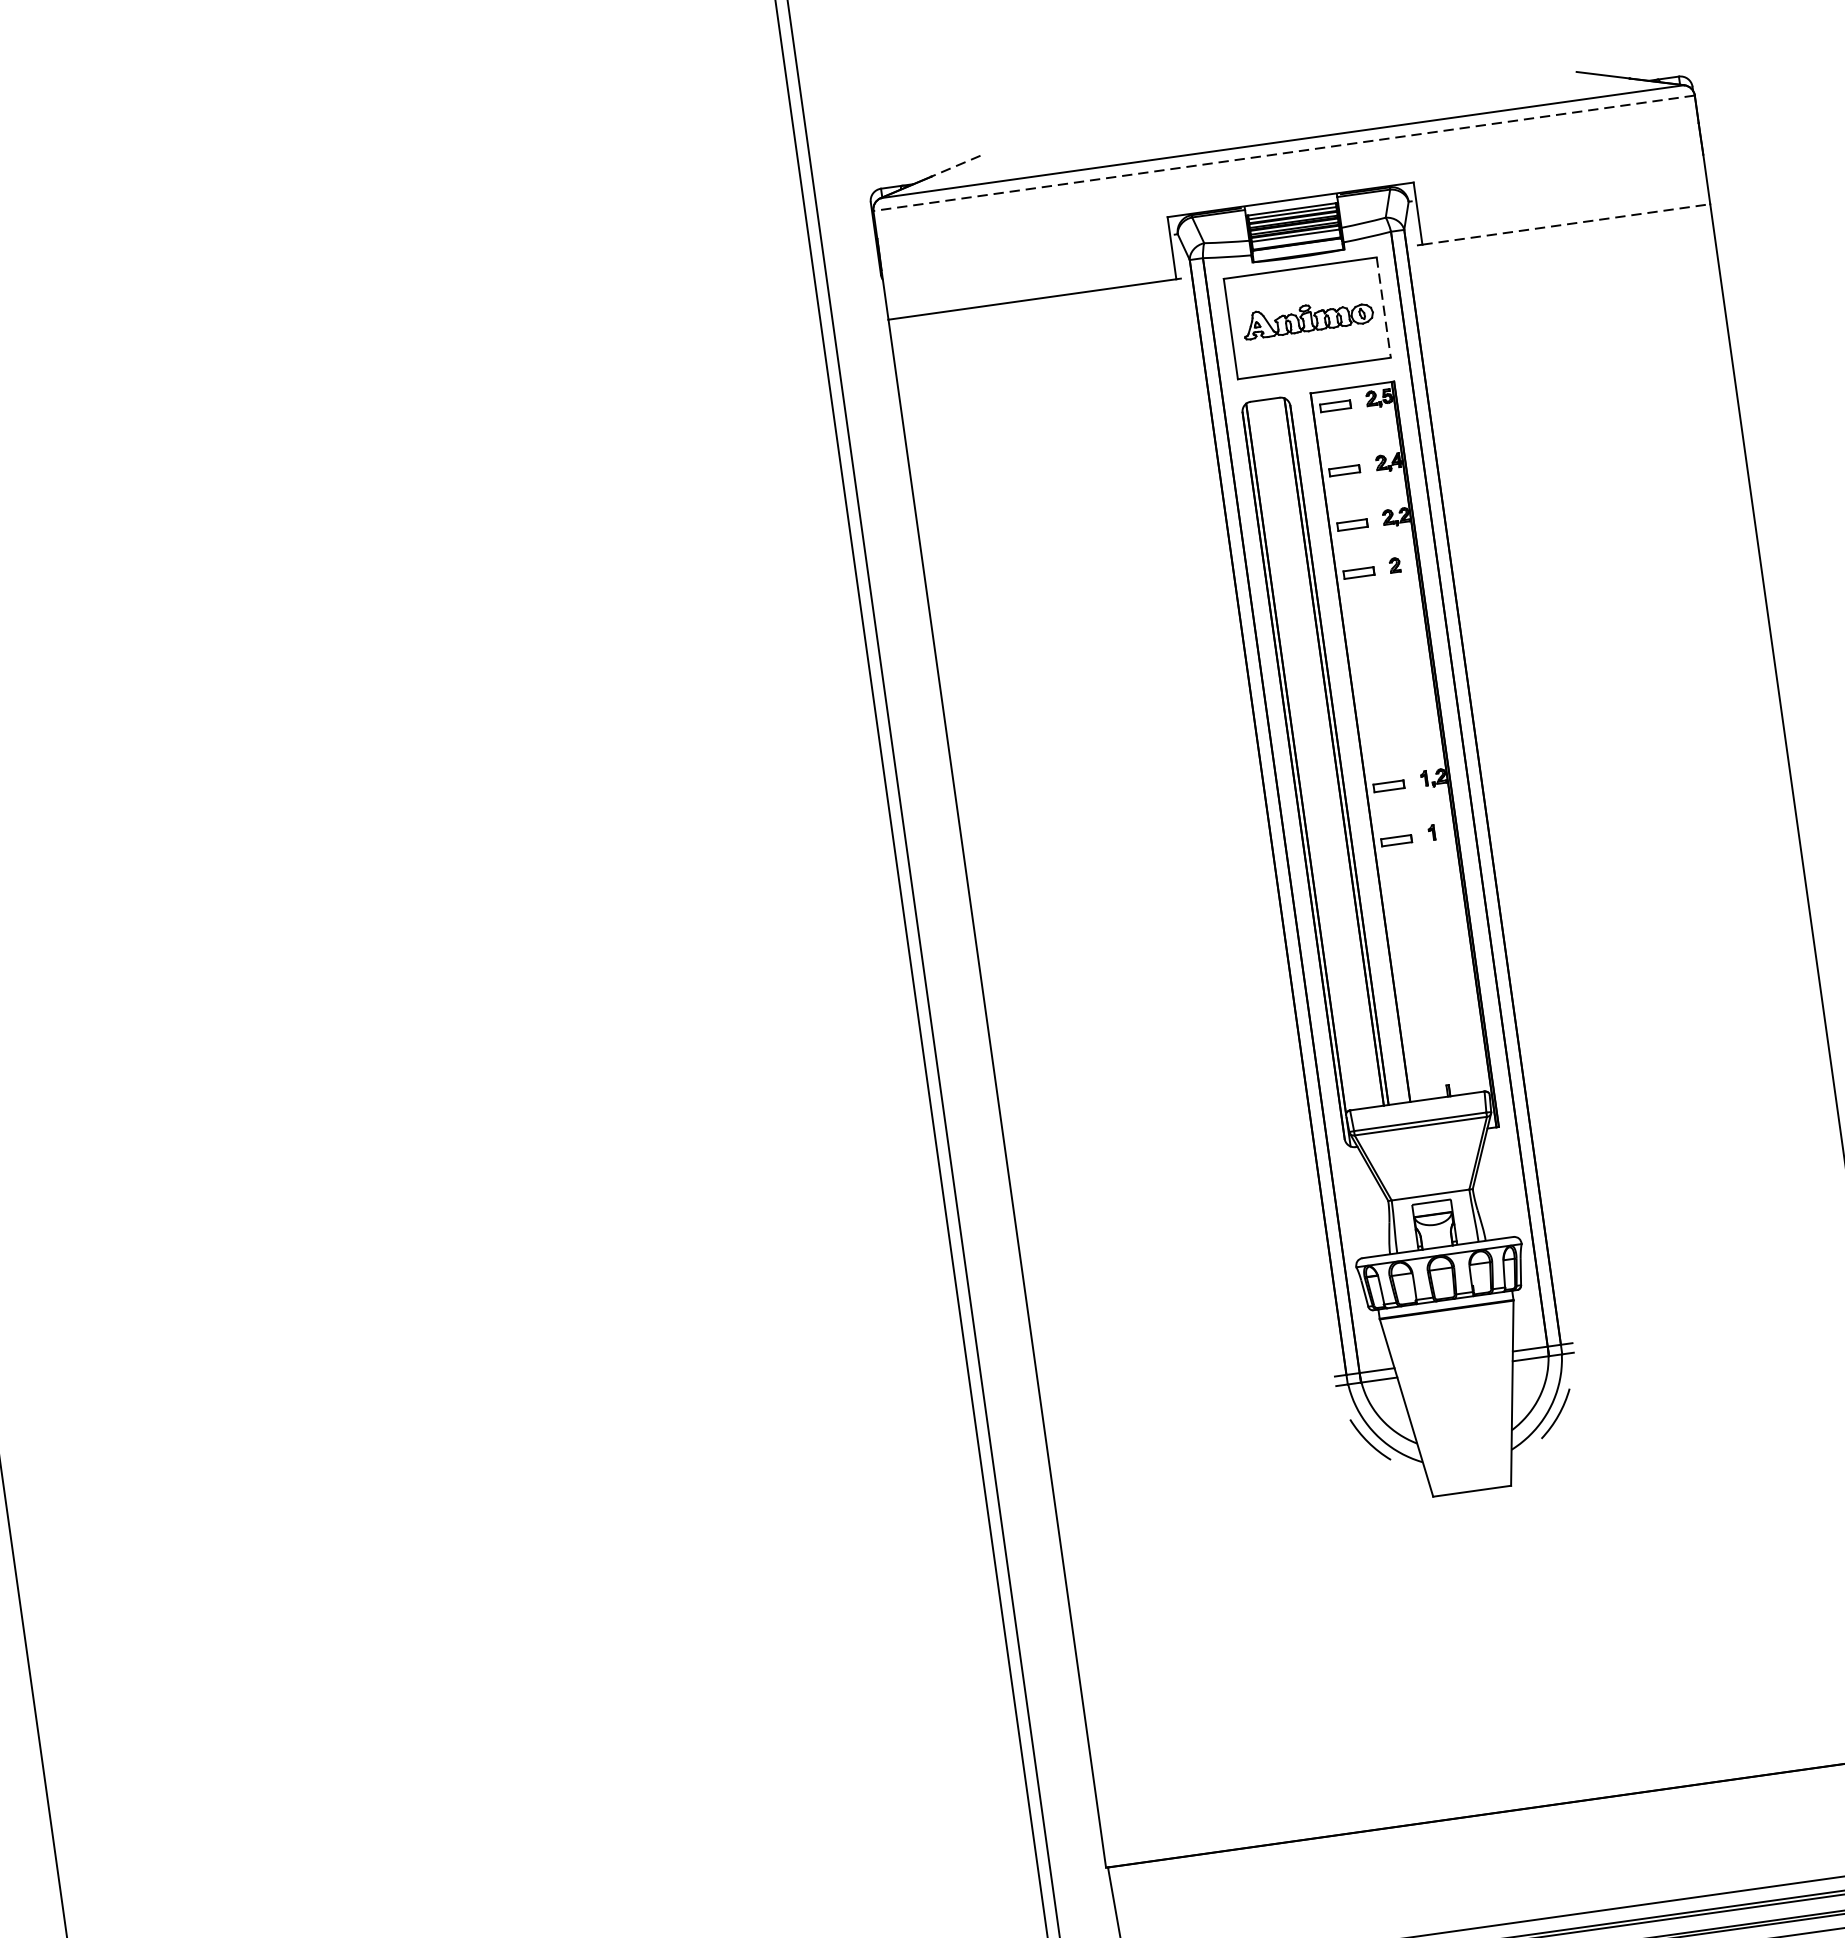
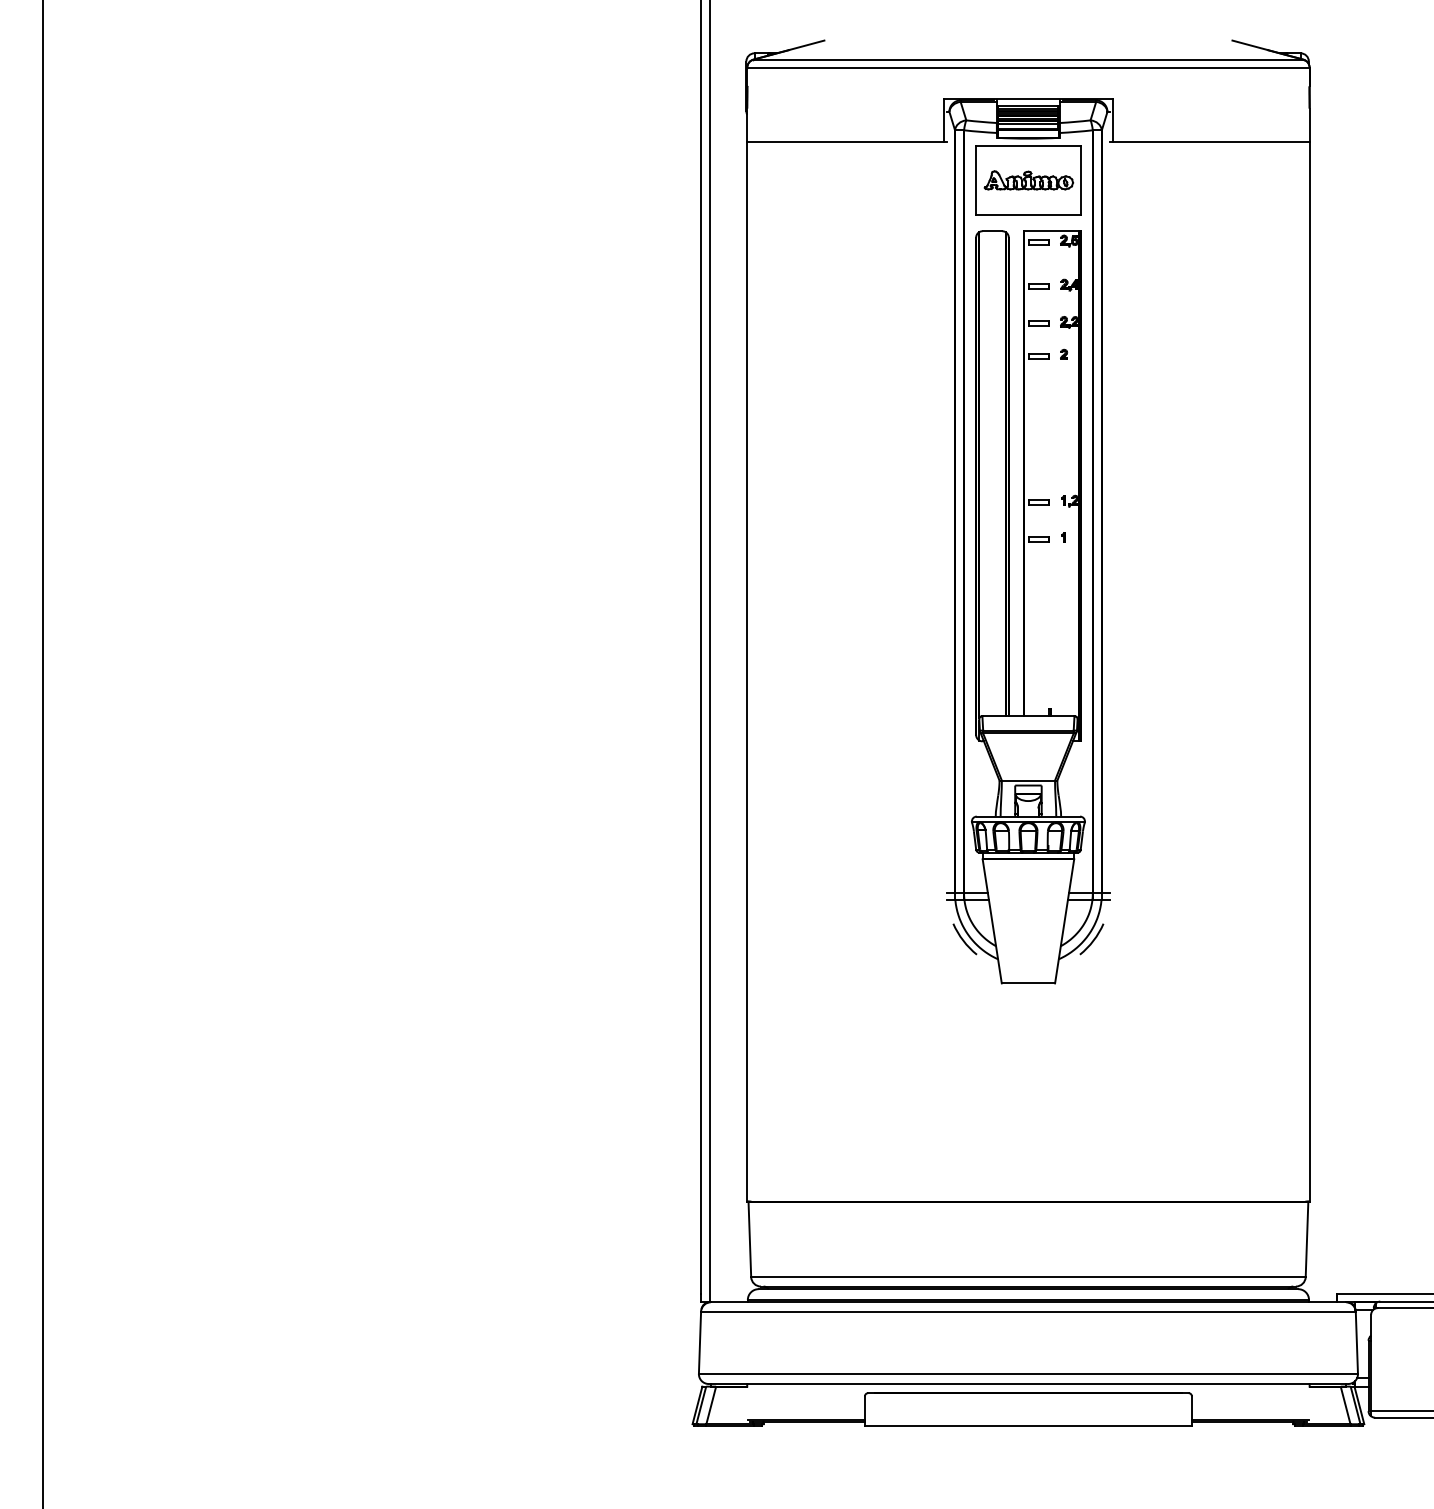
line: (1282, 153) -> (1027, 67), dashed -> solid
line: (955, 166) -> (806, 45), dashed -> solid
line: (1566, 223) -> (1211, 141), dashed -> solid
line: (1383, 309) -> (1080, 181), dashed -> solid

